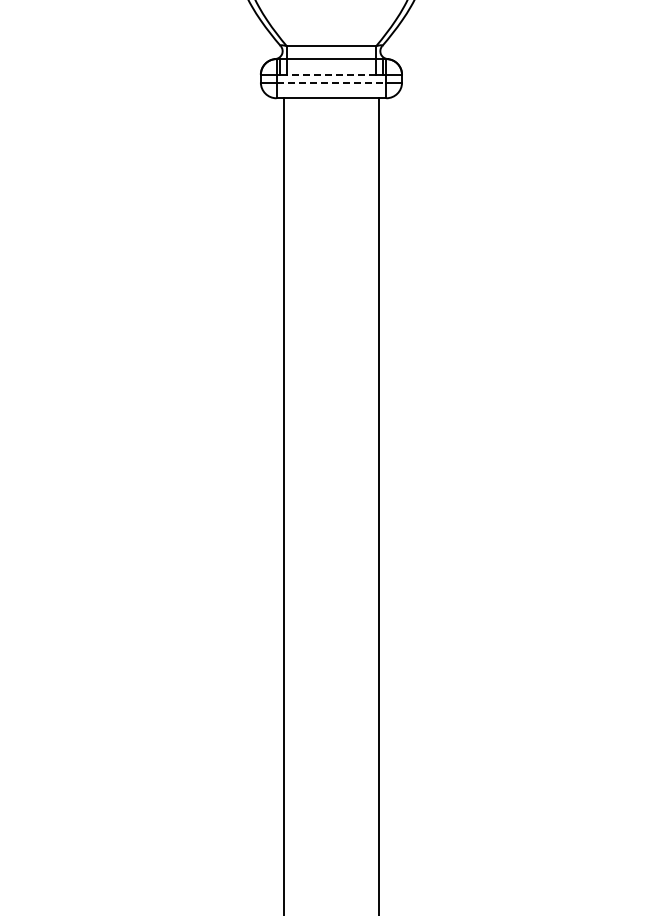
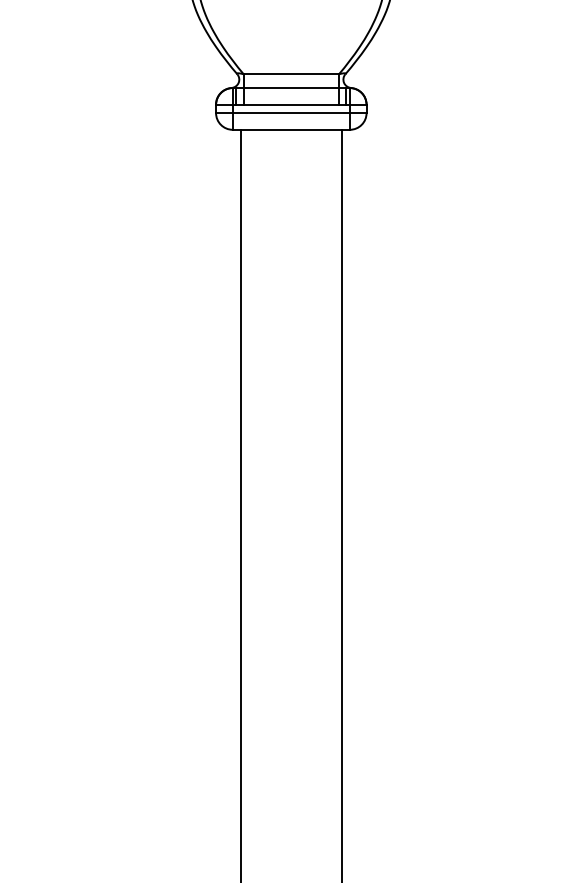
line: (331, 74) -> (291, 104), dashed -> solid
line: (331, 82) -> (291, 112), dashed -> solid

